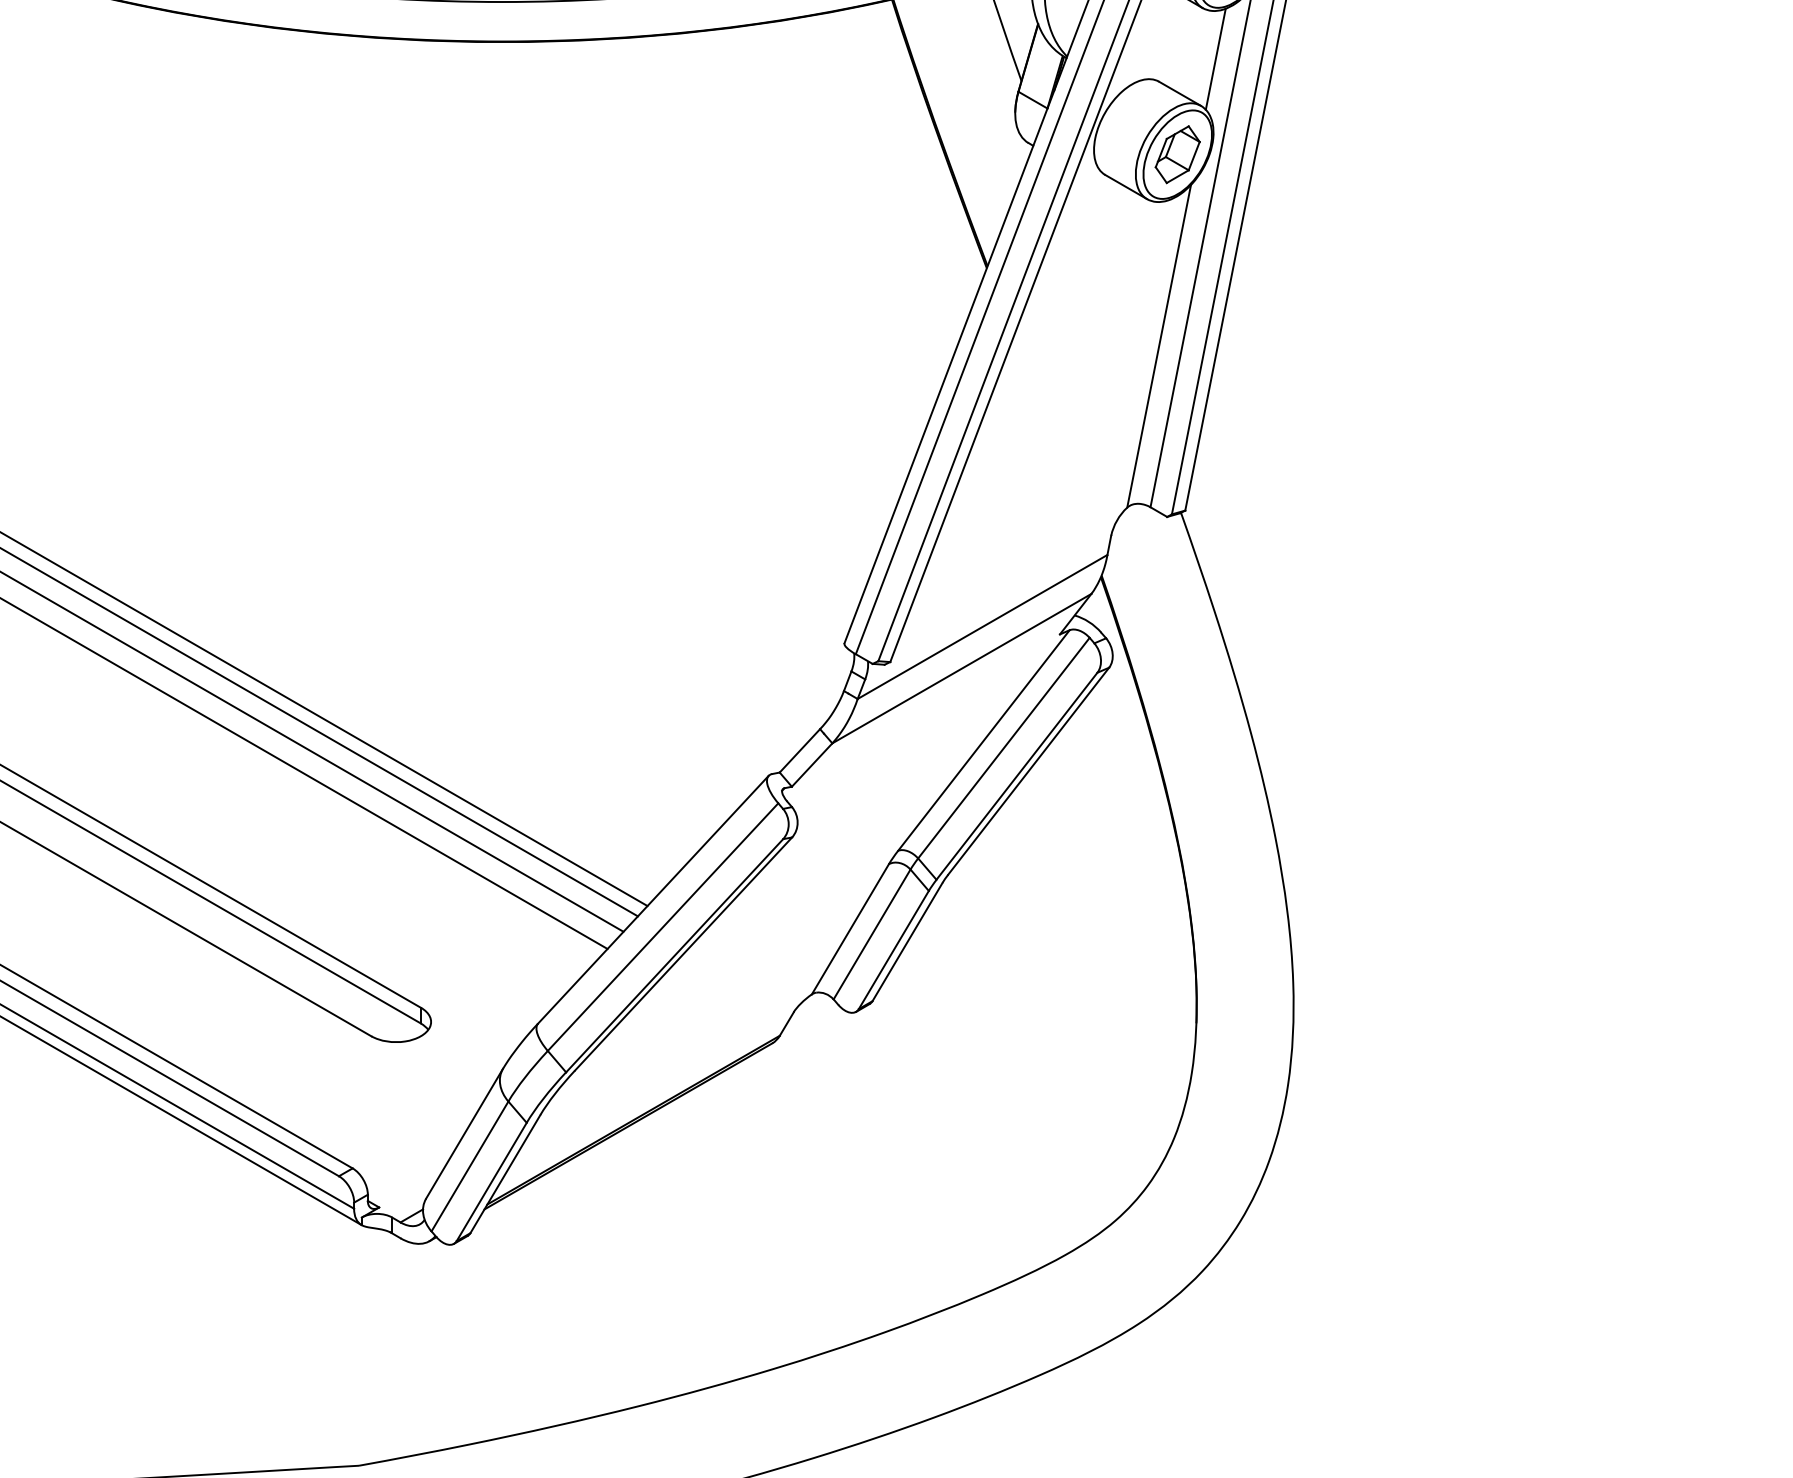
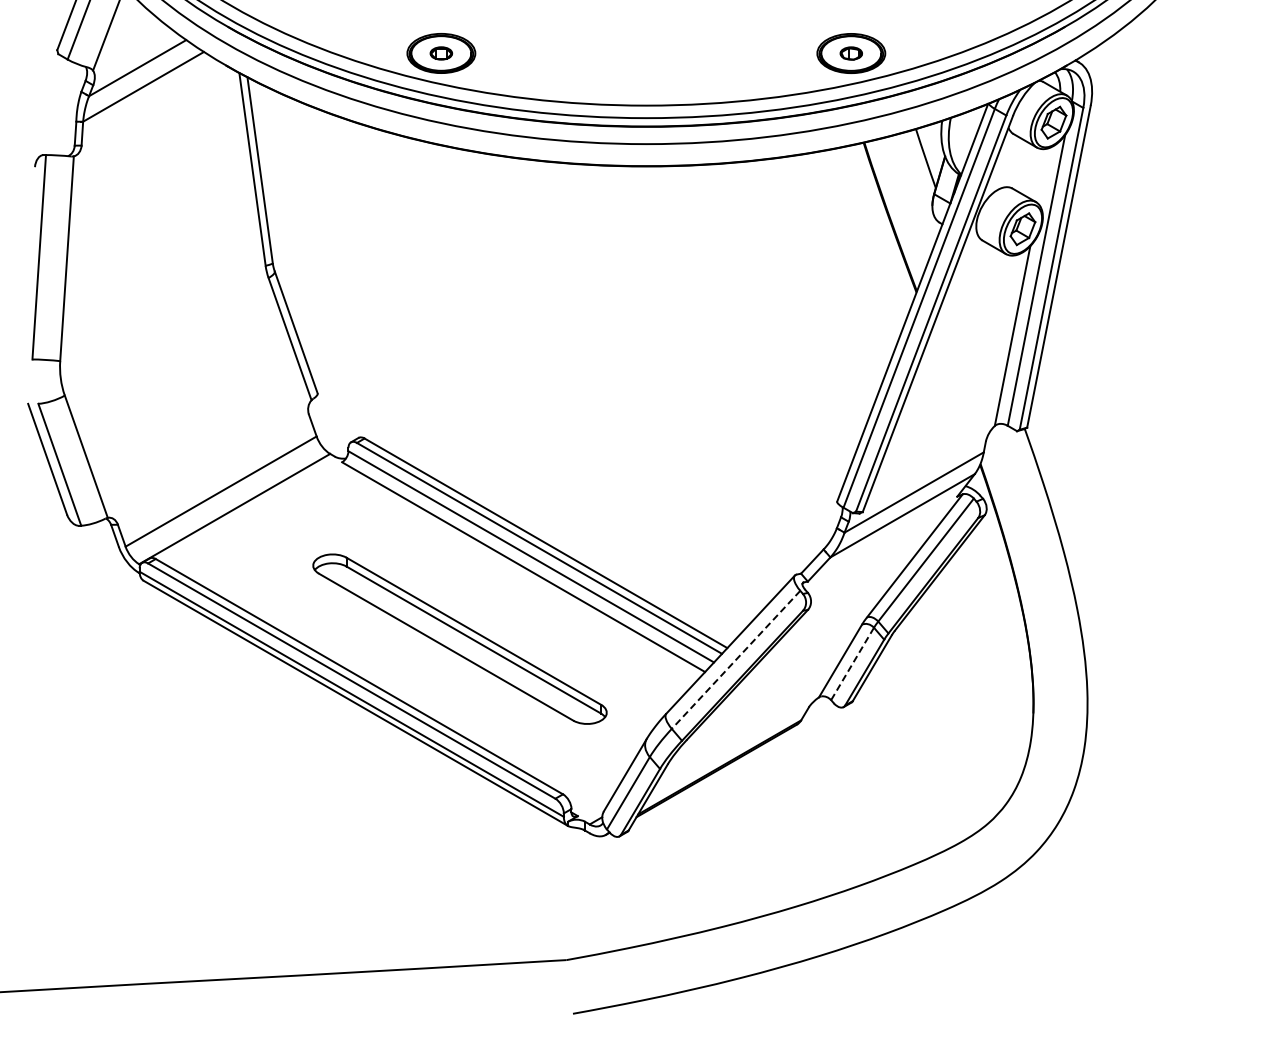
line: (1214, 58) -> (1043, 175), removed
line: (662, 928) -> (735, 660), solid -> dashed
line: (871, 935) -> (852, 664), solid -> dashed

